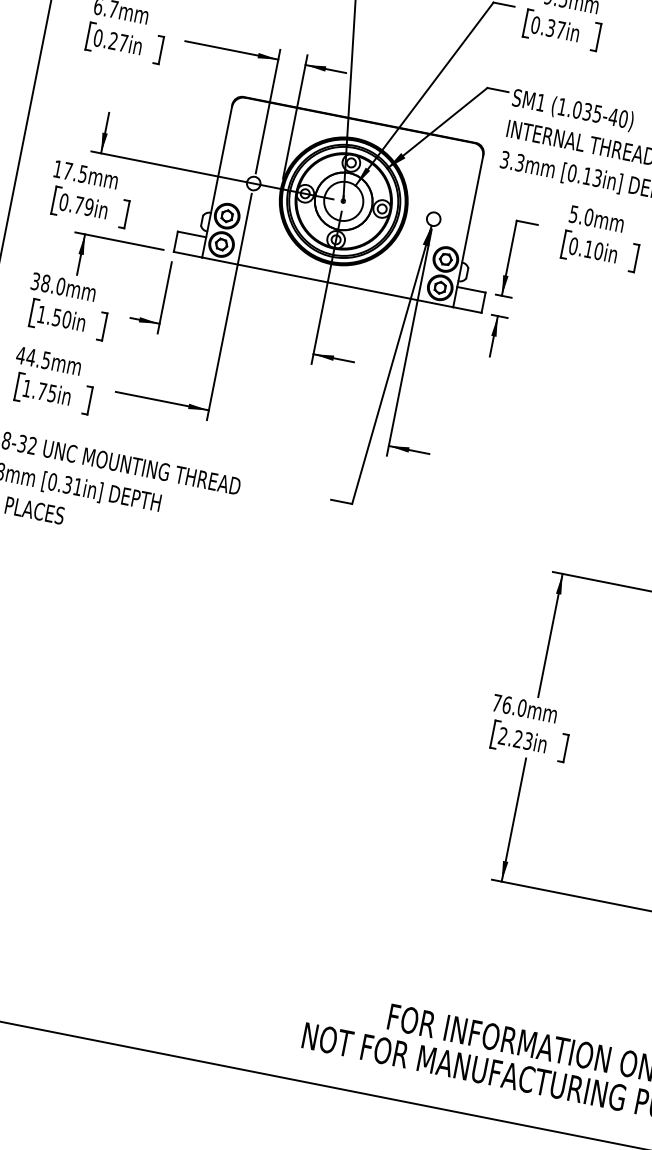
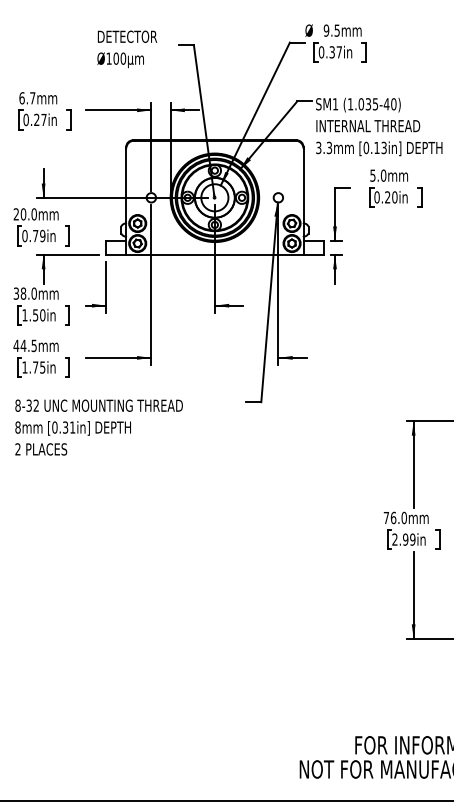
text: (69, 171) -> (24, 214), 17.5mm -> 20.0mm
text: (588, 249) -> (387, 197), 0.10in -> 0.20in
text: (523, 740) -> (409, 539), 2.23in -> 2.99in

